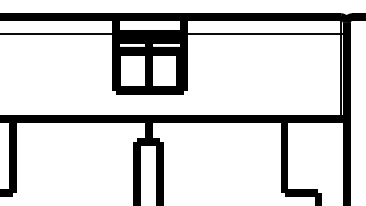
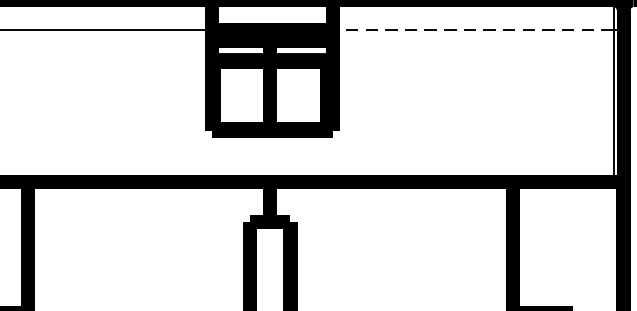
line: (262, 34) -> (473, 30), solid -> dashed

